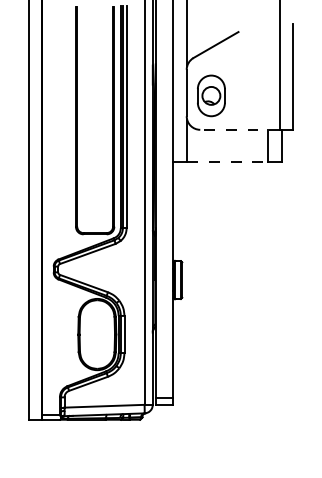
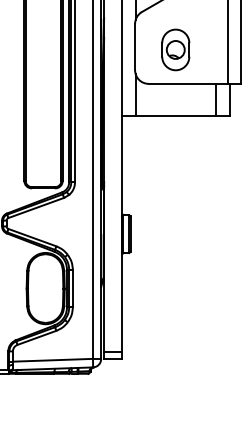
part: (211, 95) -> (175, 49), moved
line: (240, 129) -> (188, 83), dashed -> solid
line: (227, 162) -> (175, 116), dashed -> solid

